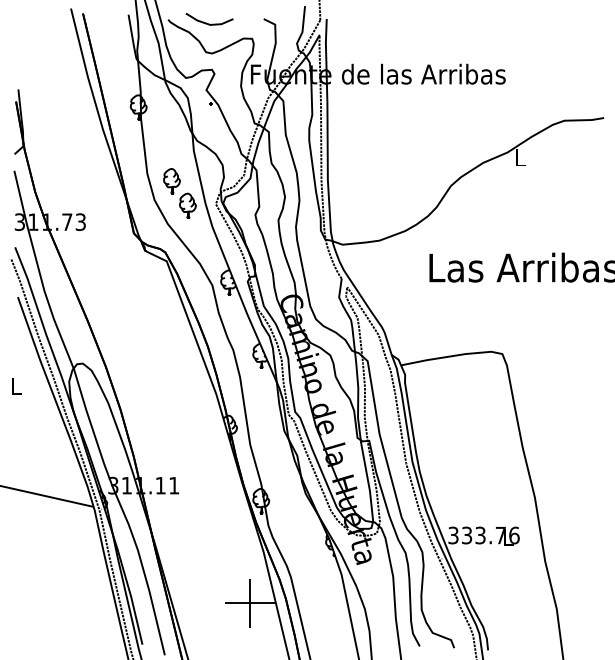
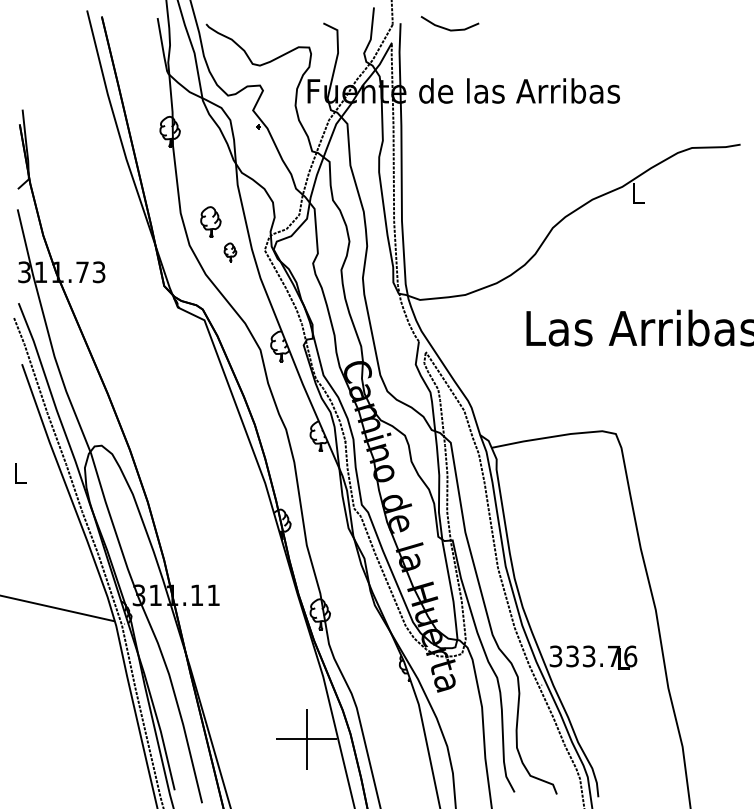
line: (208, 23) -> (448, 28), moved
part: (187, 205) -> (230, 252), size x0.6

